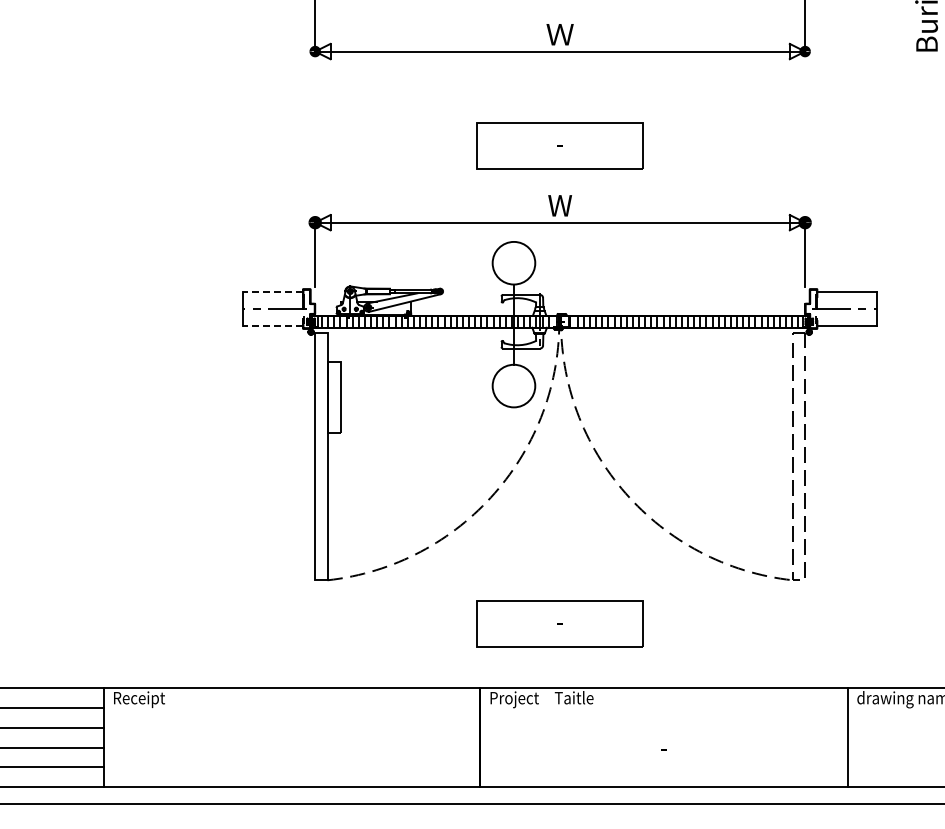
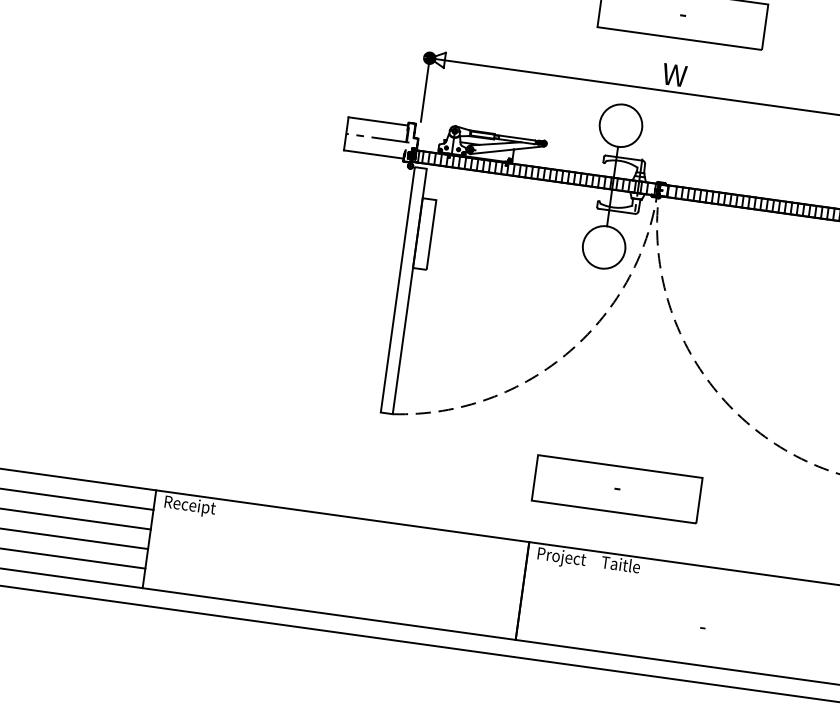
line: (272, 292) -> (377, 121), dashed -> solid
line: (272, 325) -> (373, 154), dashed -> solid

